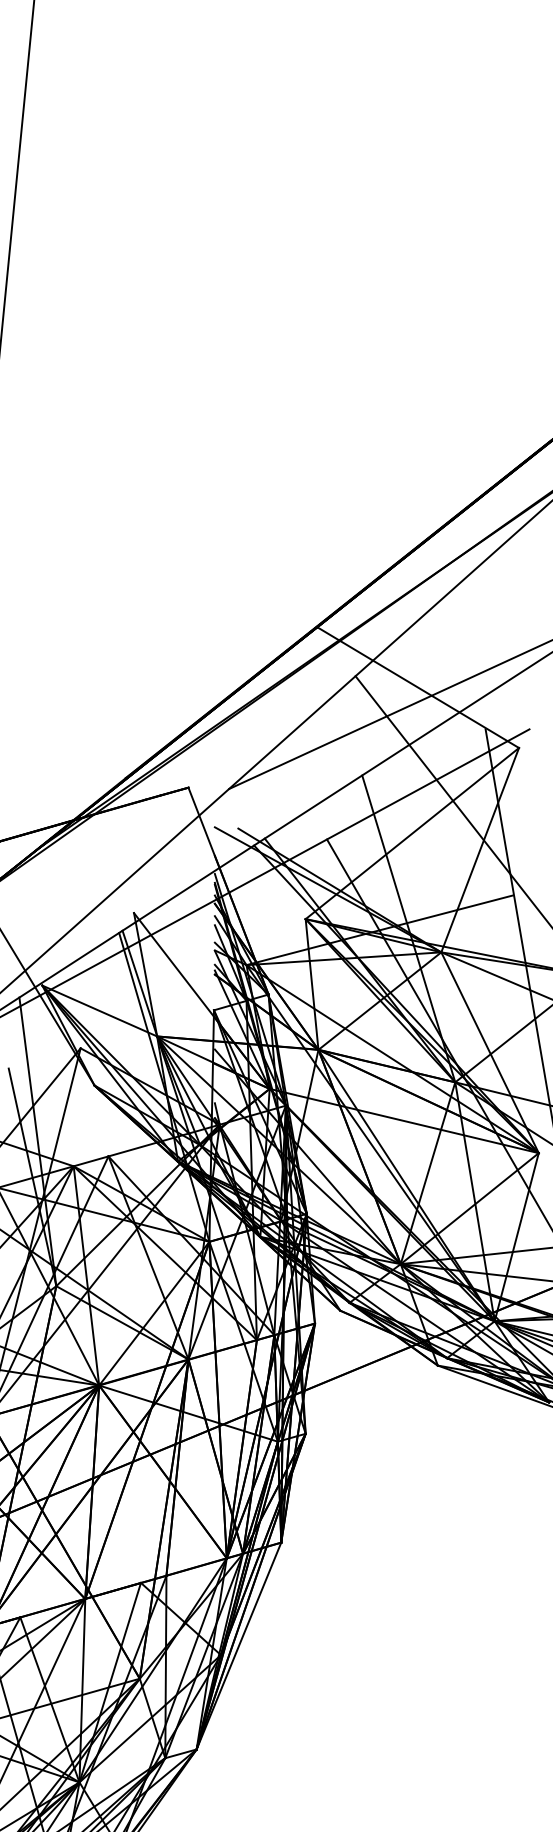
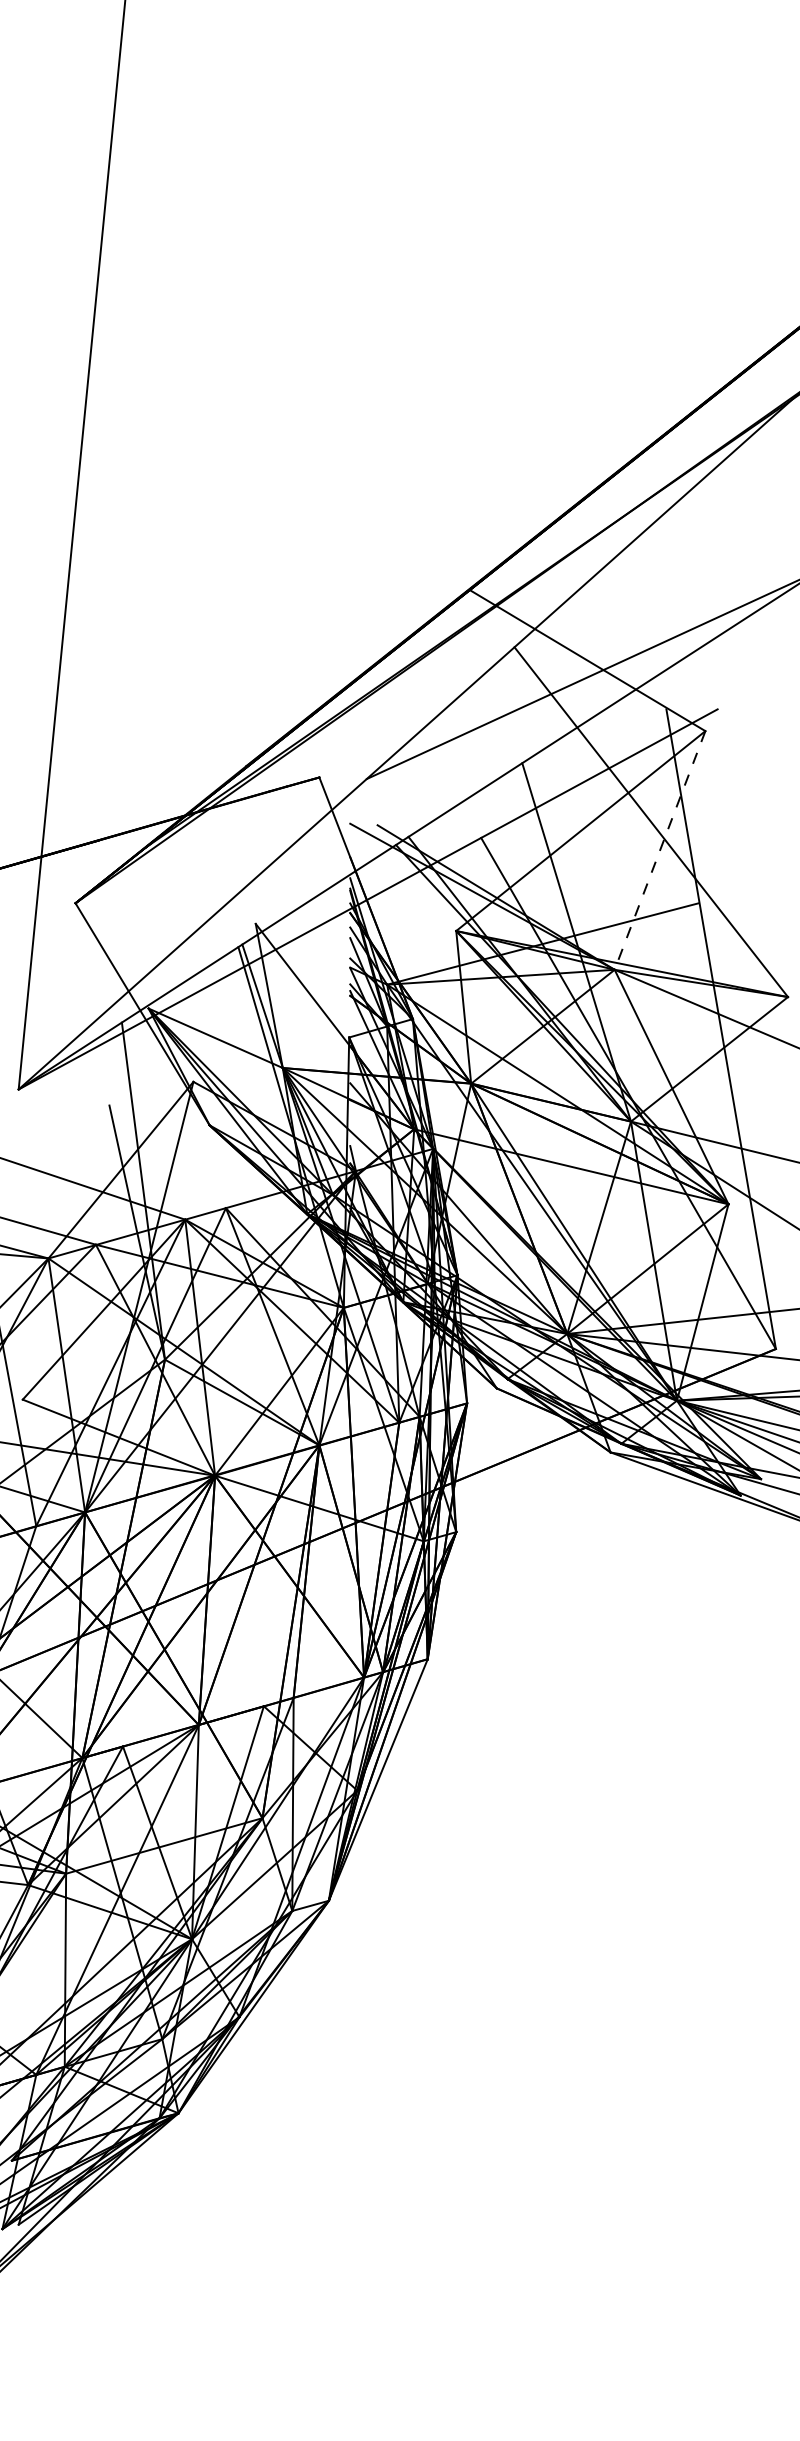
line: (480, 850) -> (660, 850), solid -> dashed

